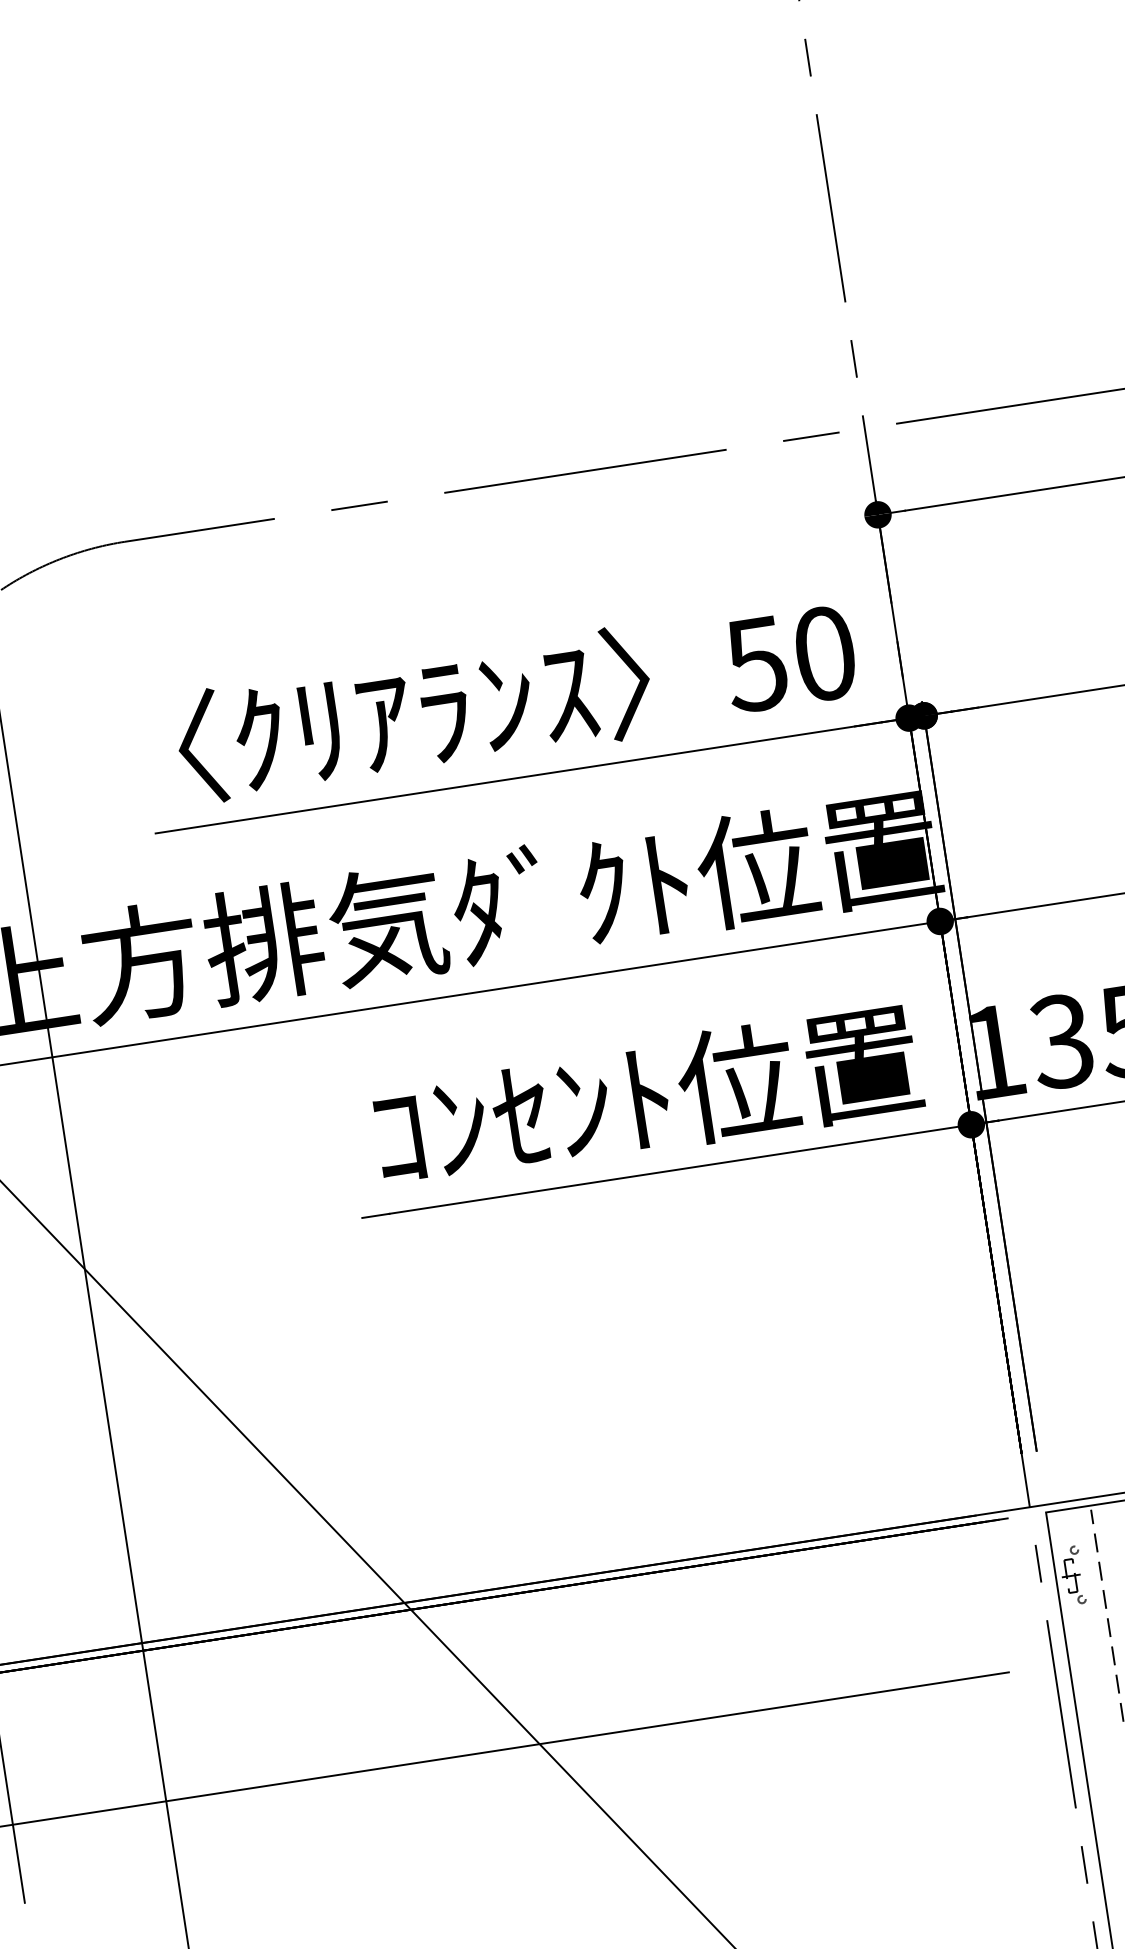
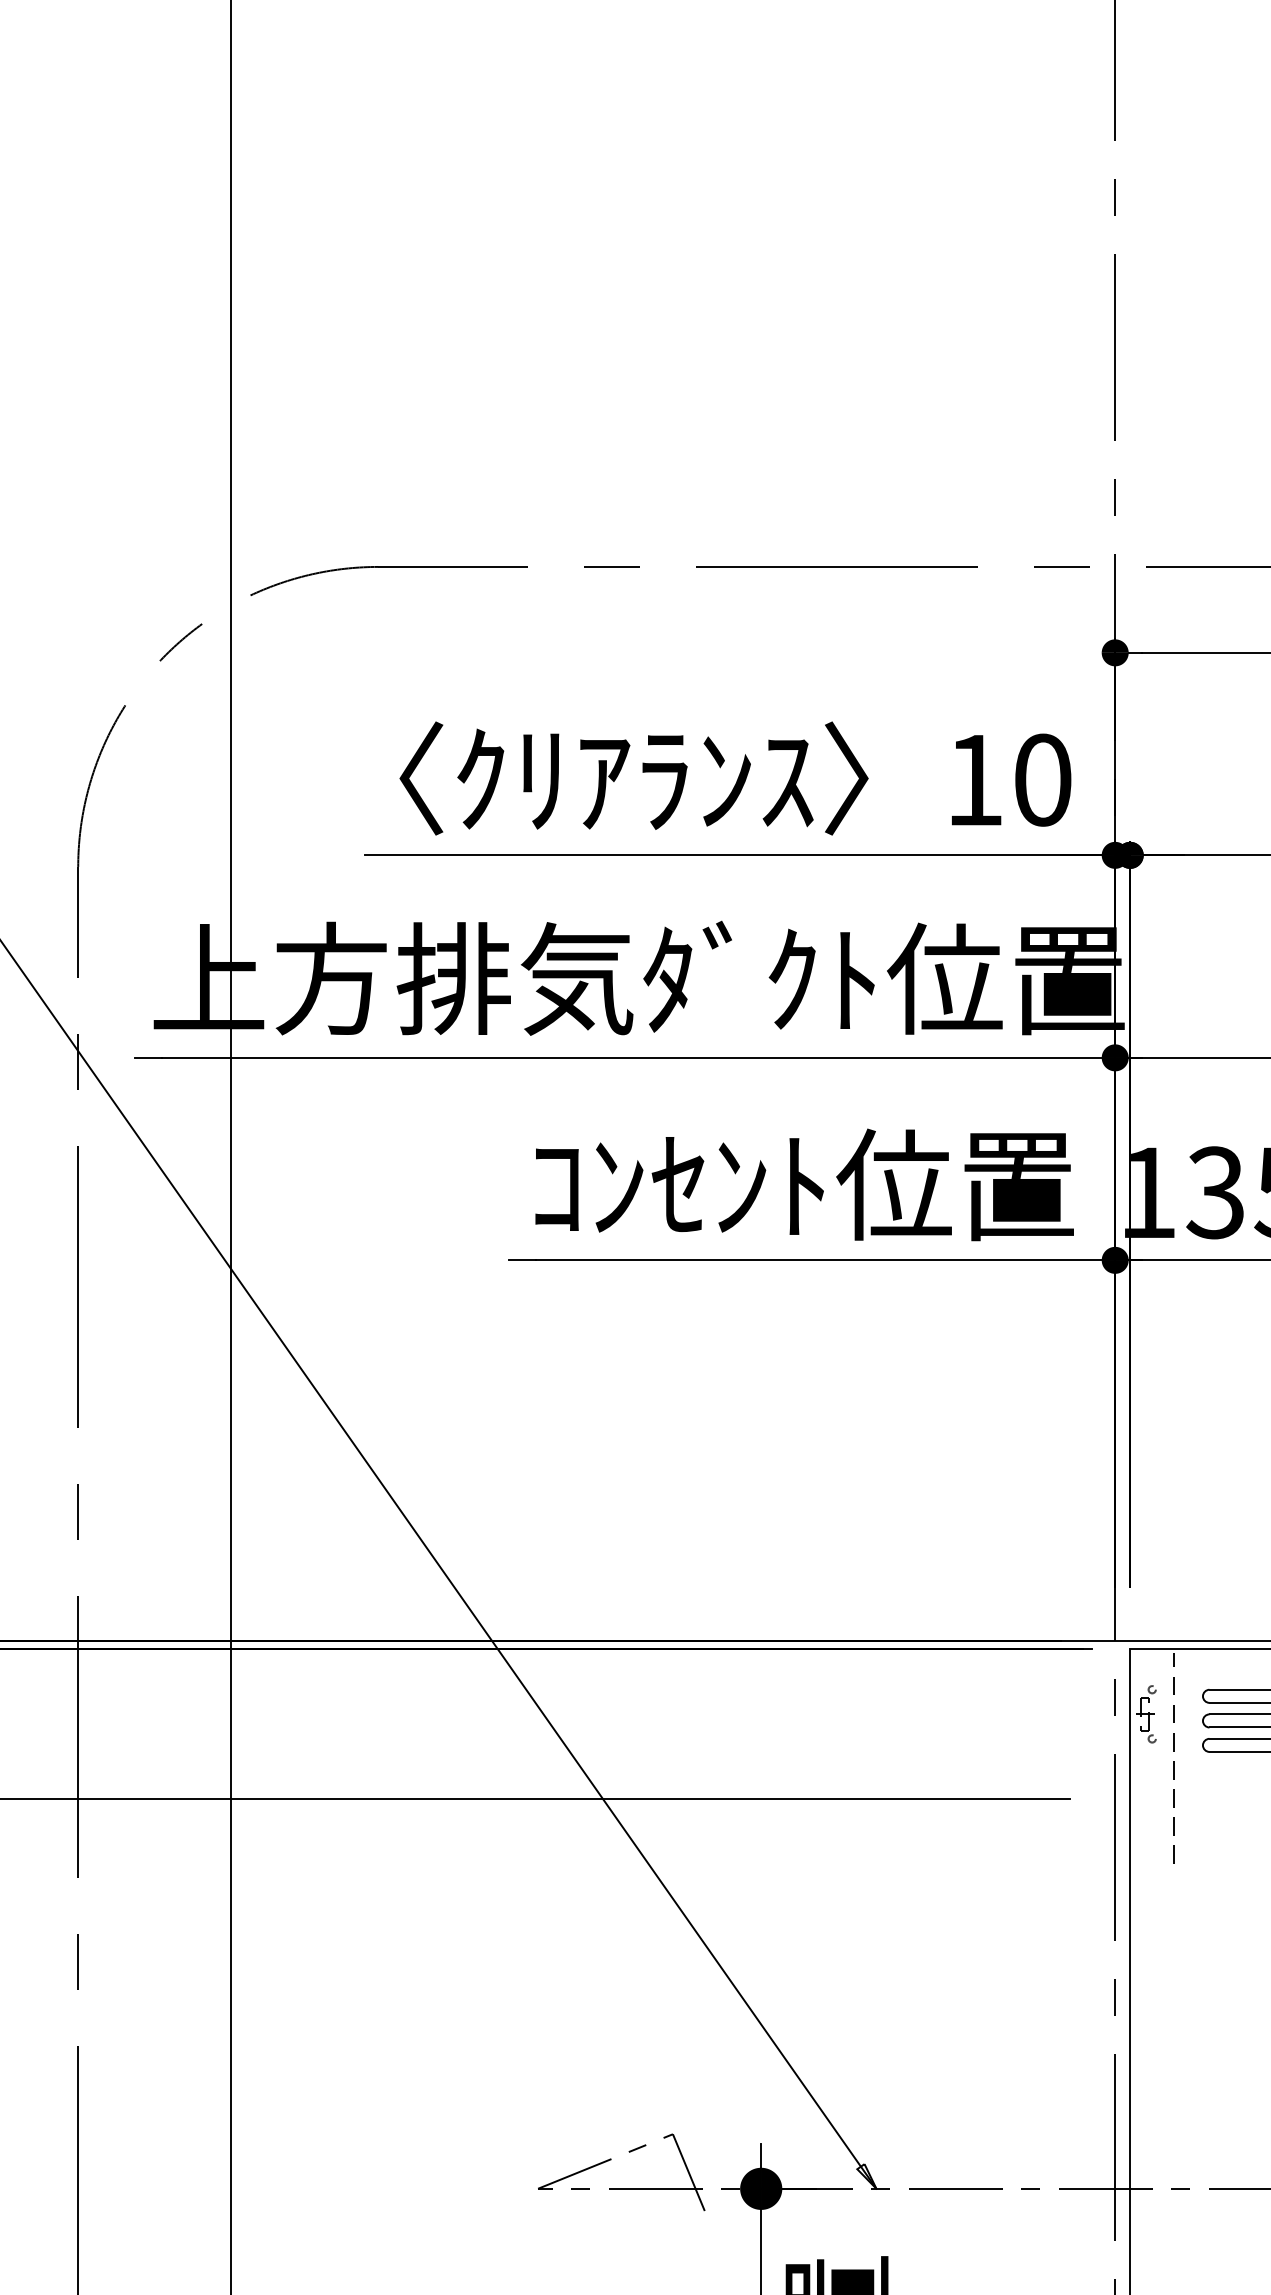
text: (755, 664) -> (973, 780), 50 -> 10

